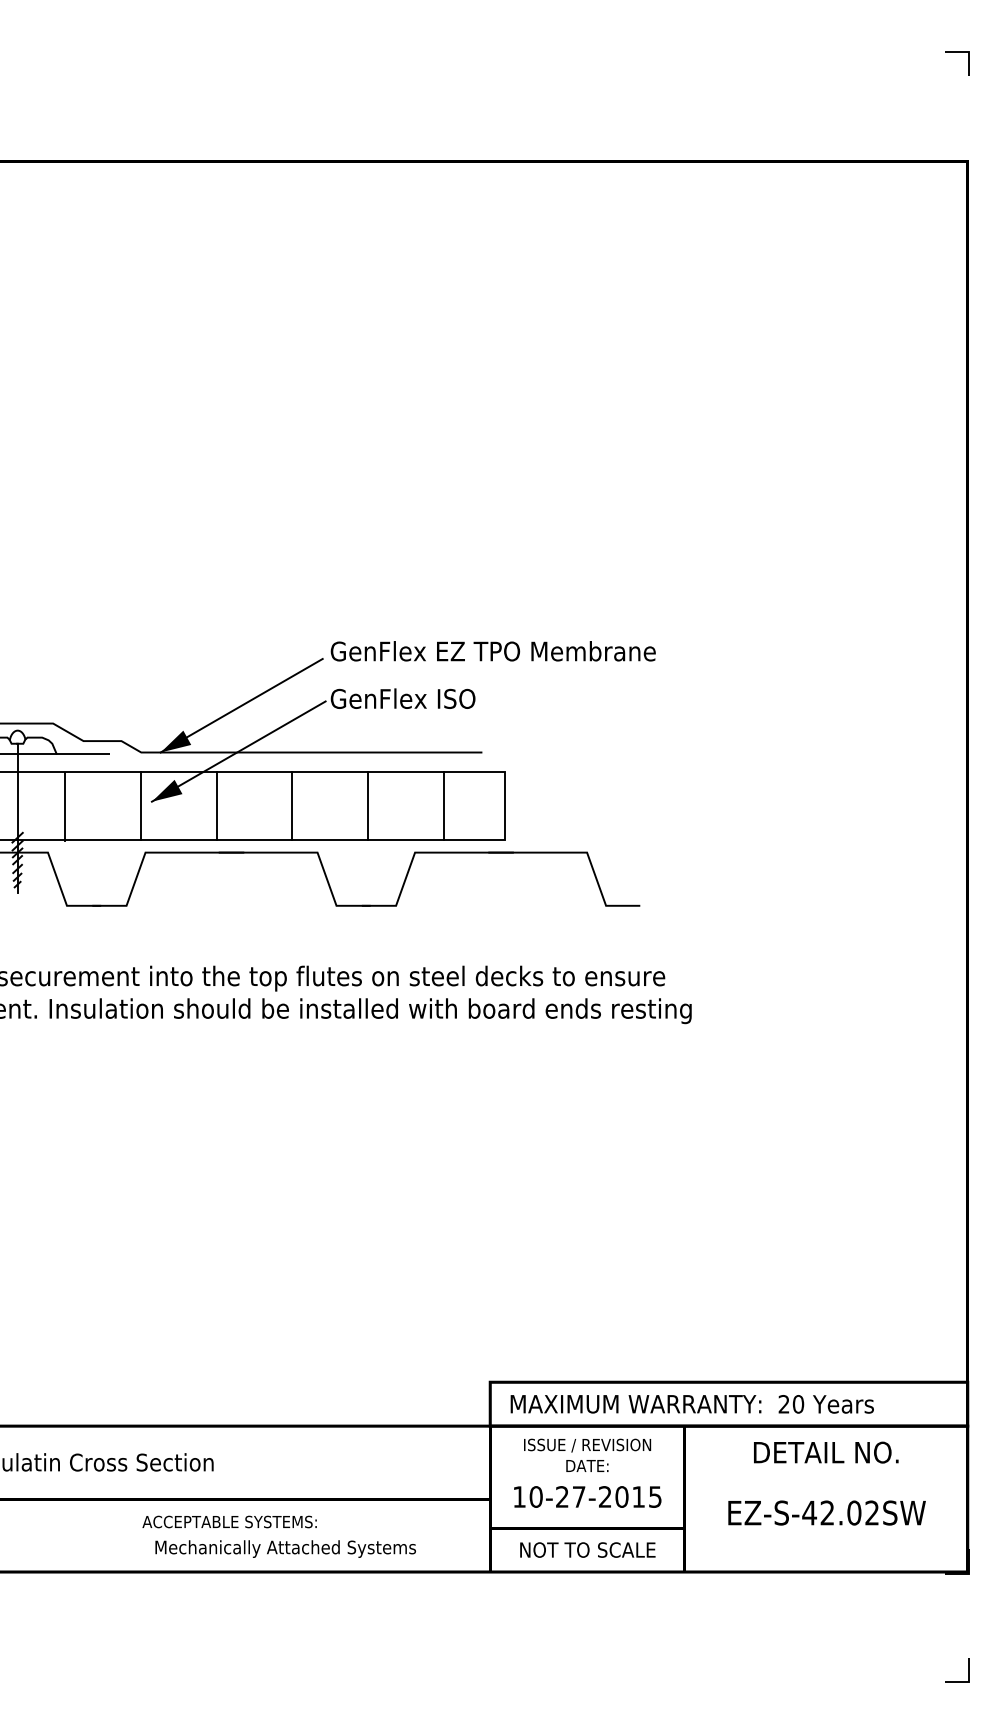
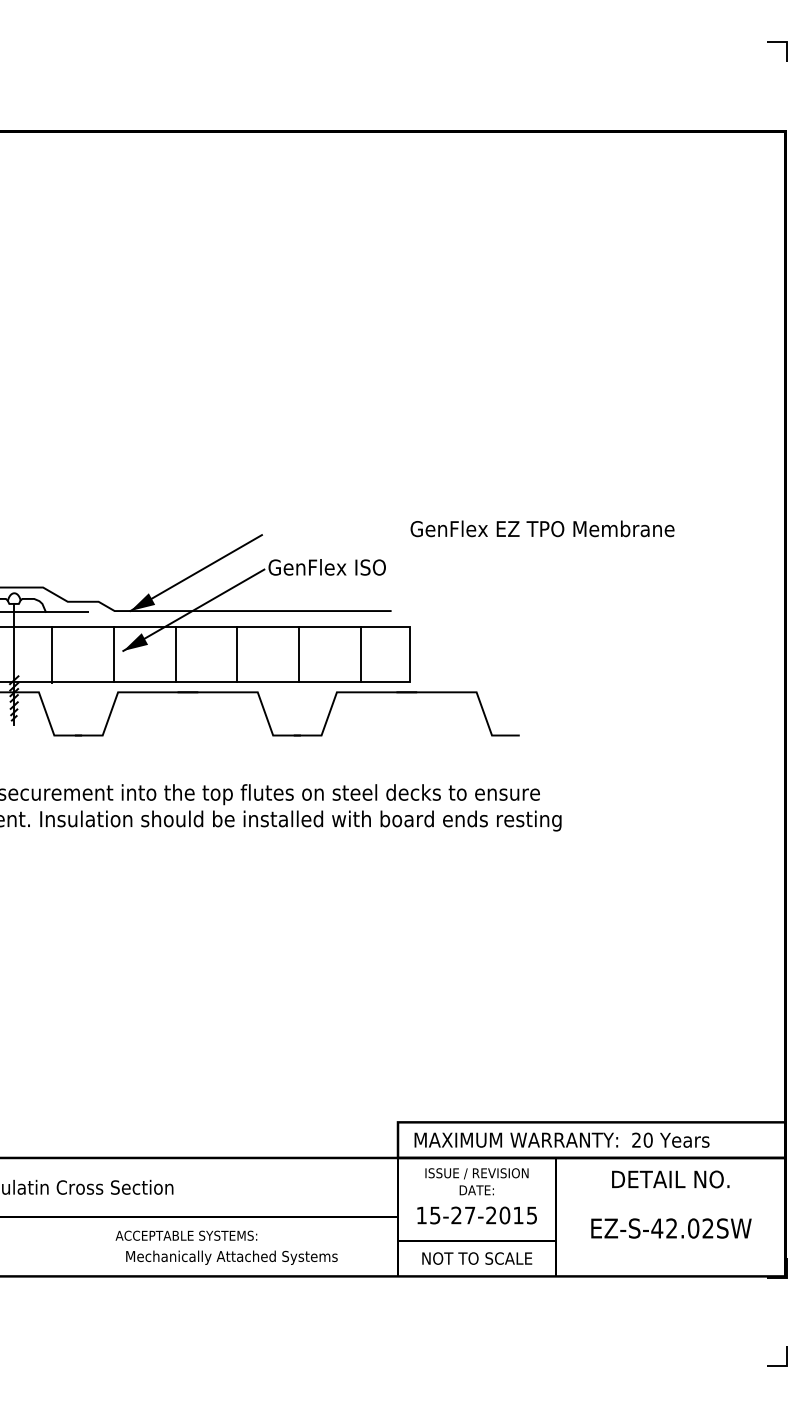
text: (492, 651) -> (541, 529), moved
text: (535, 1496) -> (434, 1215), 10-27-2015 -> 15-27-2015

